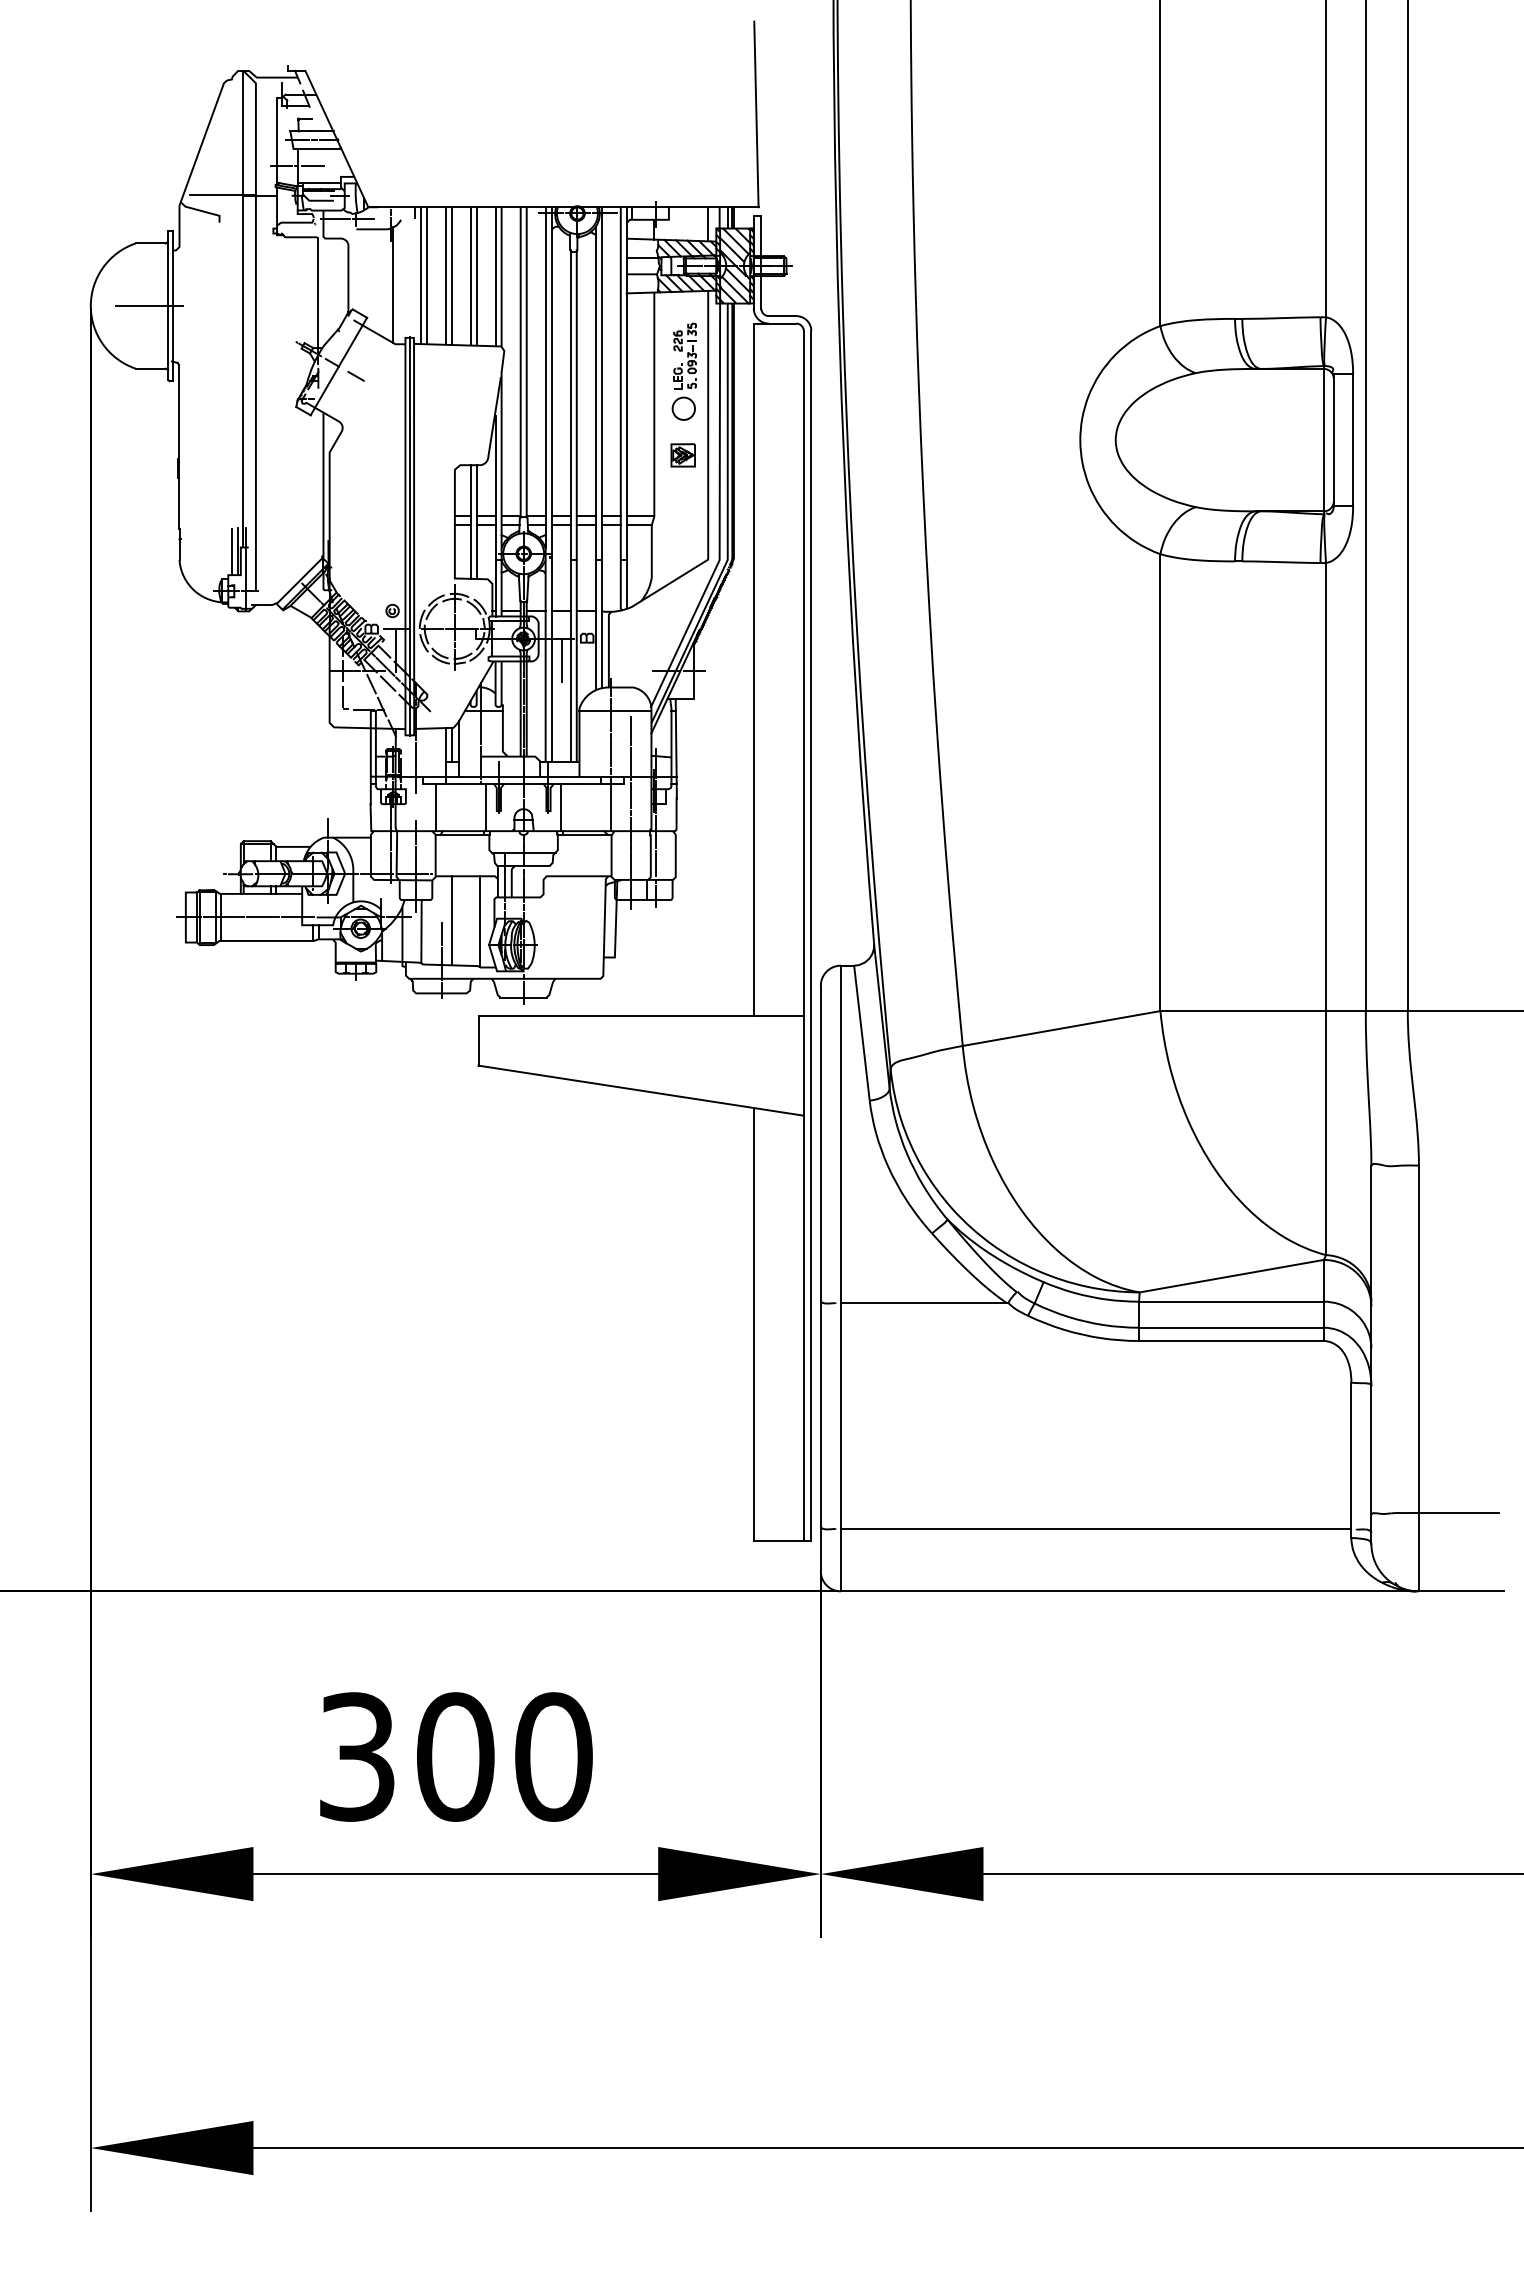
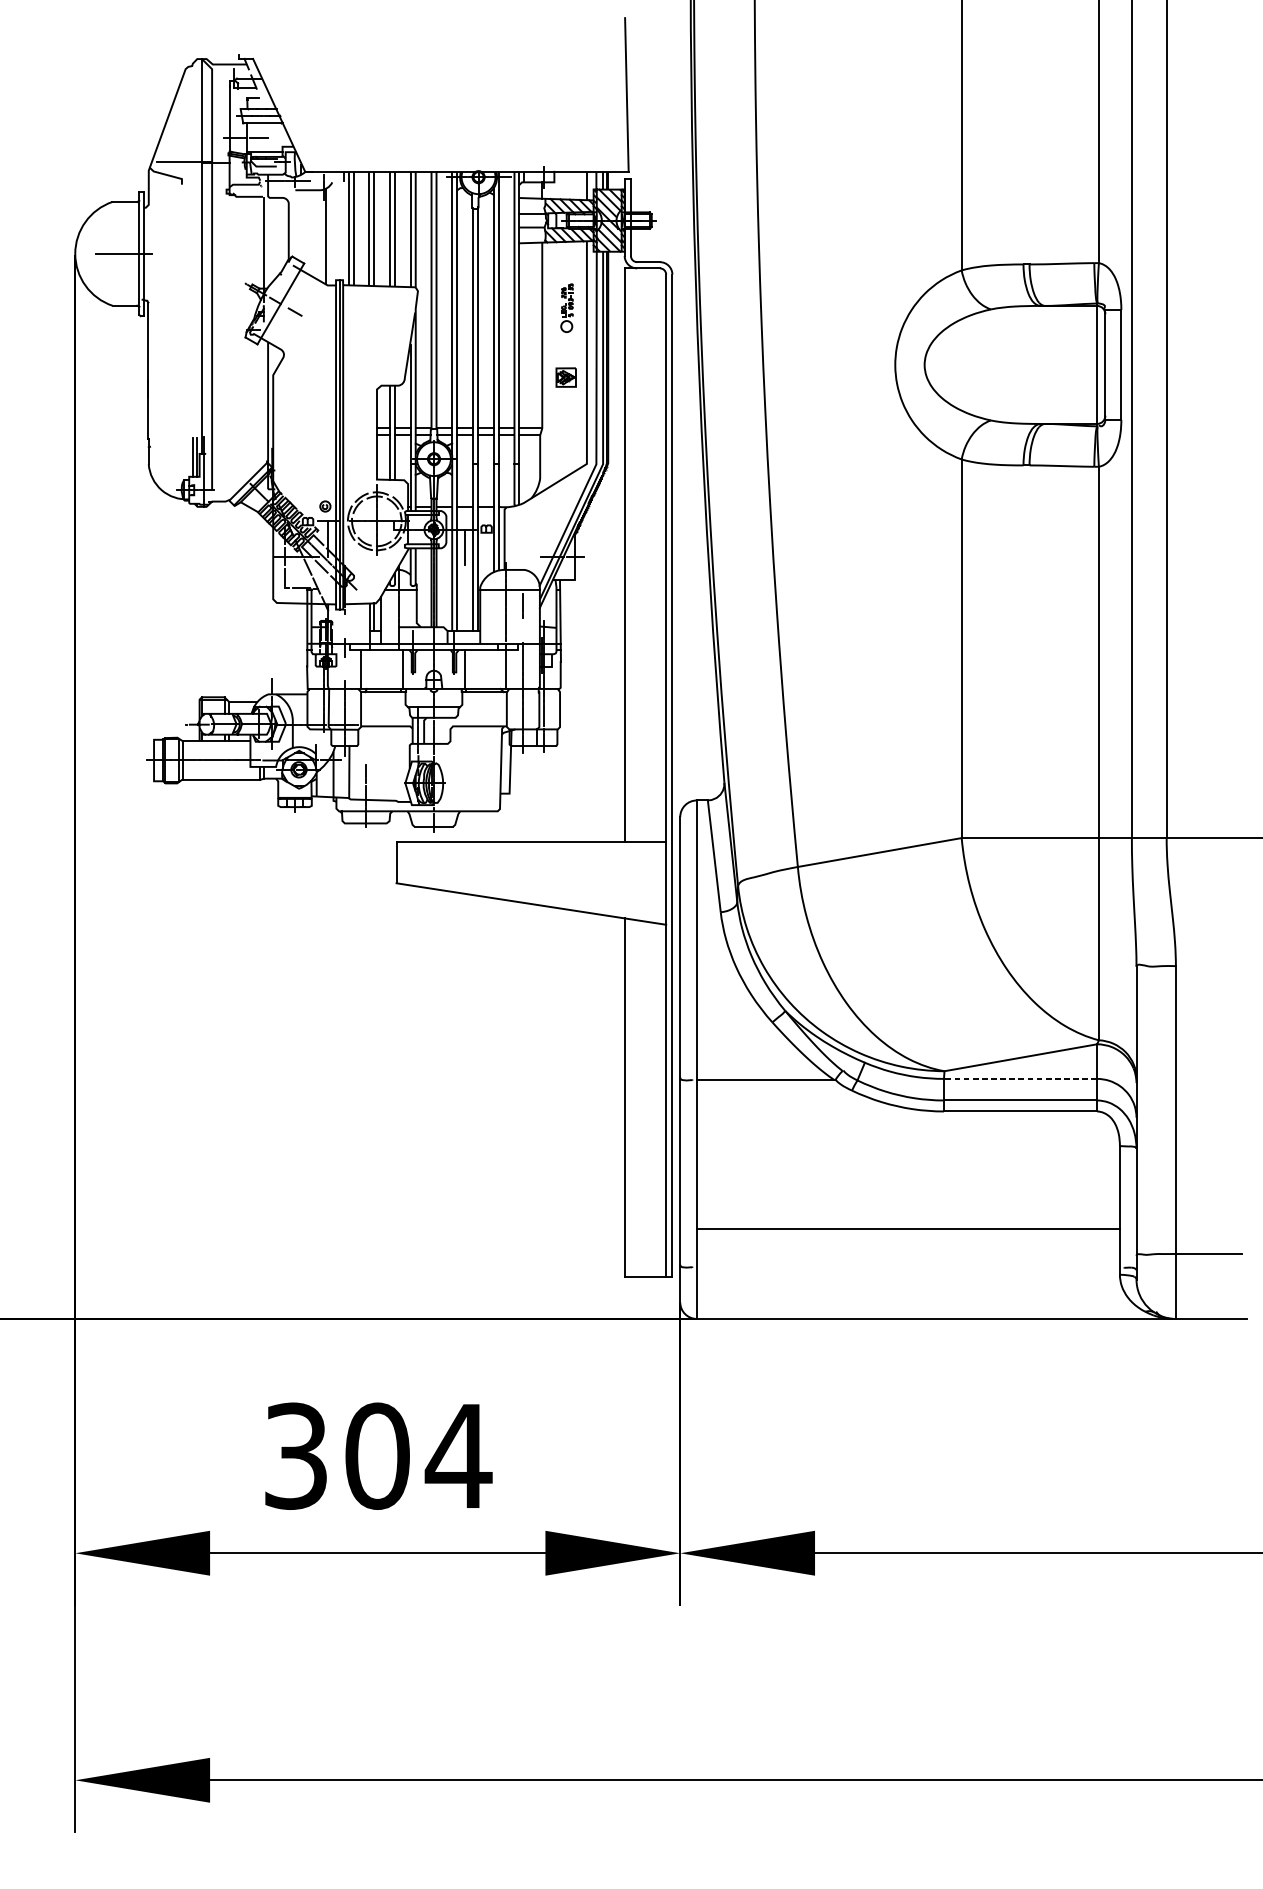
part: (683, 371) -> (566, 308), size x0.6
line: (415, 754) -> (344, 625), removed
line: (631, 759) -> (523, 629), removed
line: (452, 920) -> (375, 763), removed
line: (479, 921) -> (397, 763), removed
line: (1230, 1301) -> (1019, 1078), solid -> dashed
line: (1095, 1529) -> (907, 1228), moved
text: (553, 1756) -> (458, 1455), 300 -> 304

